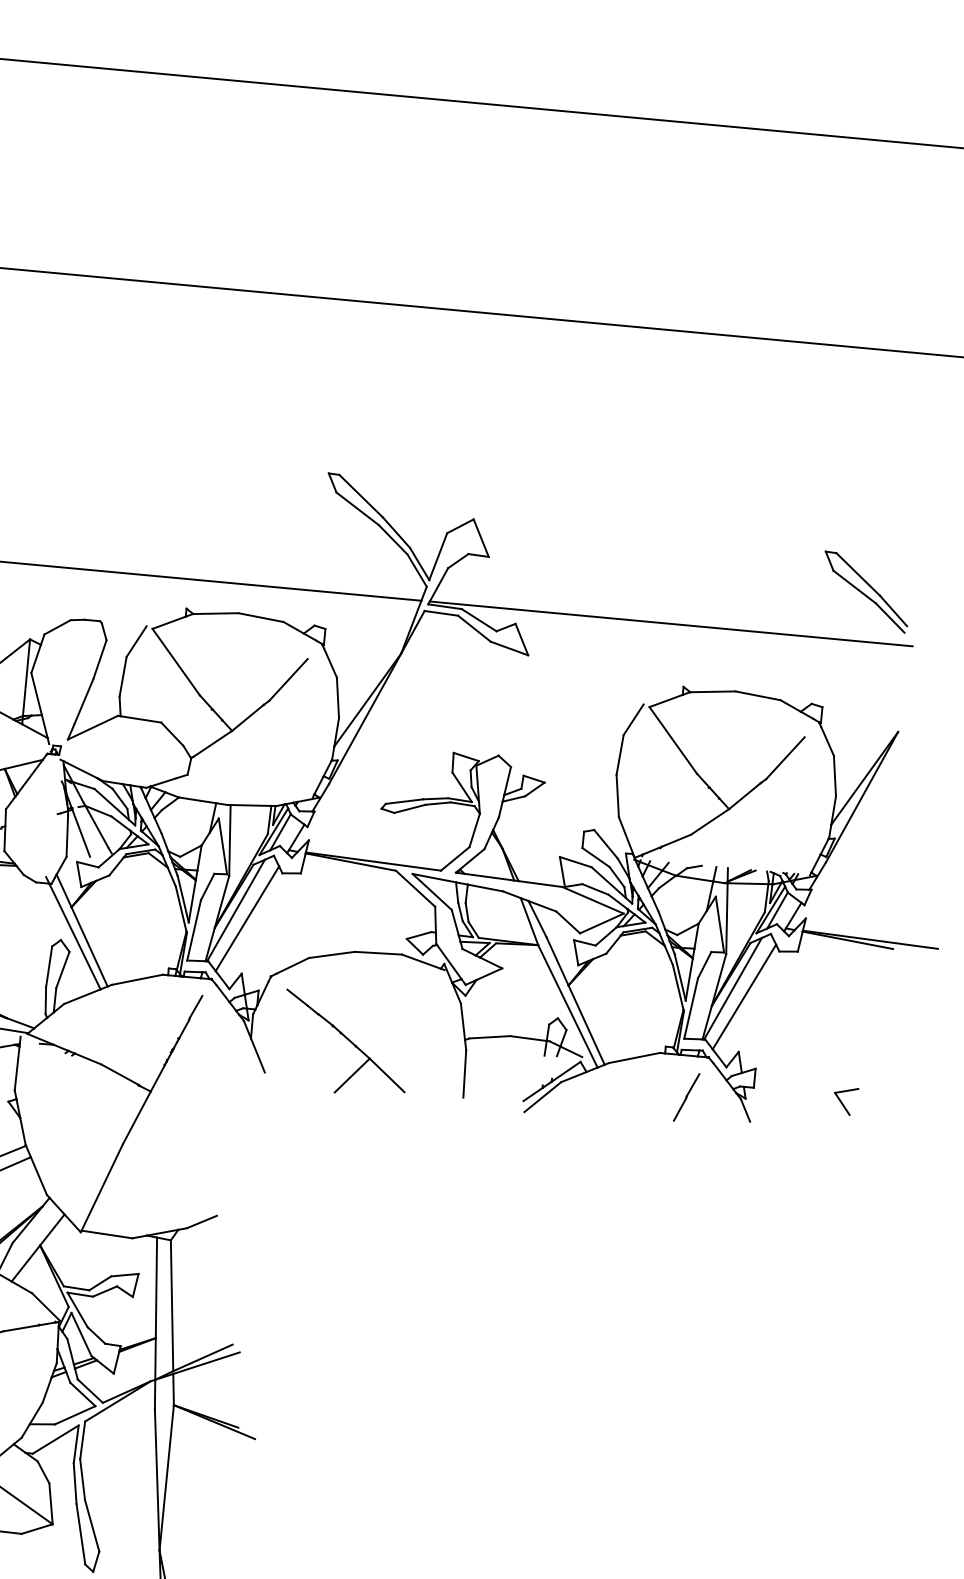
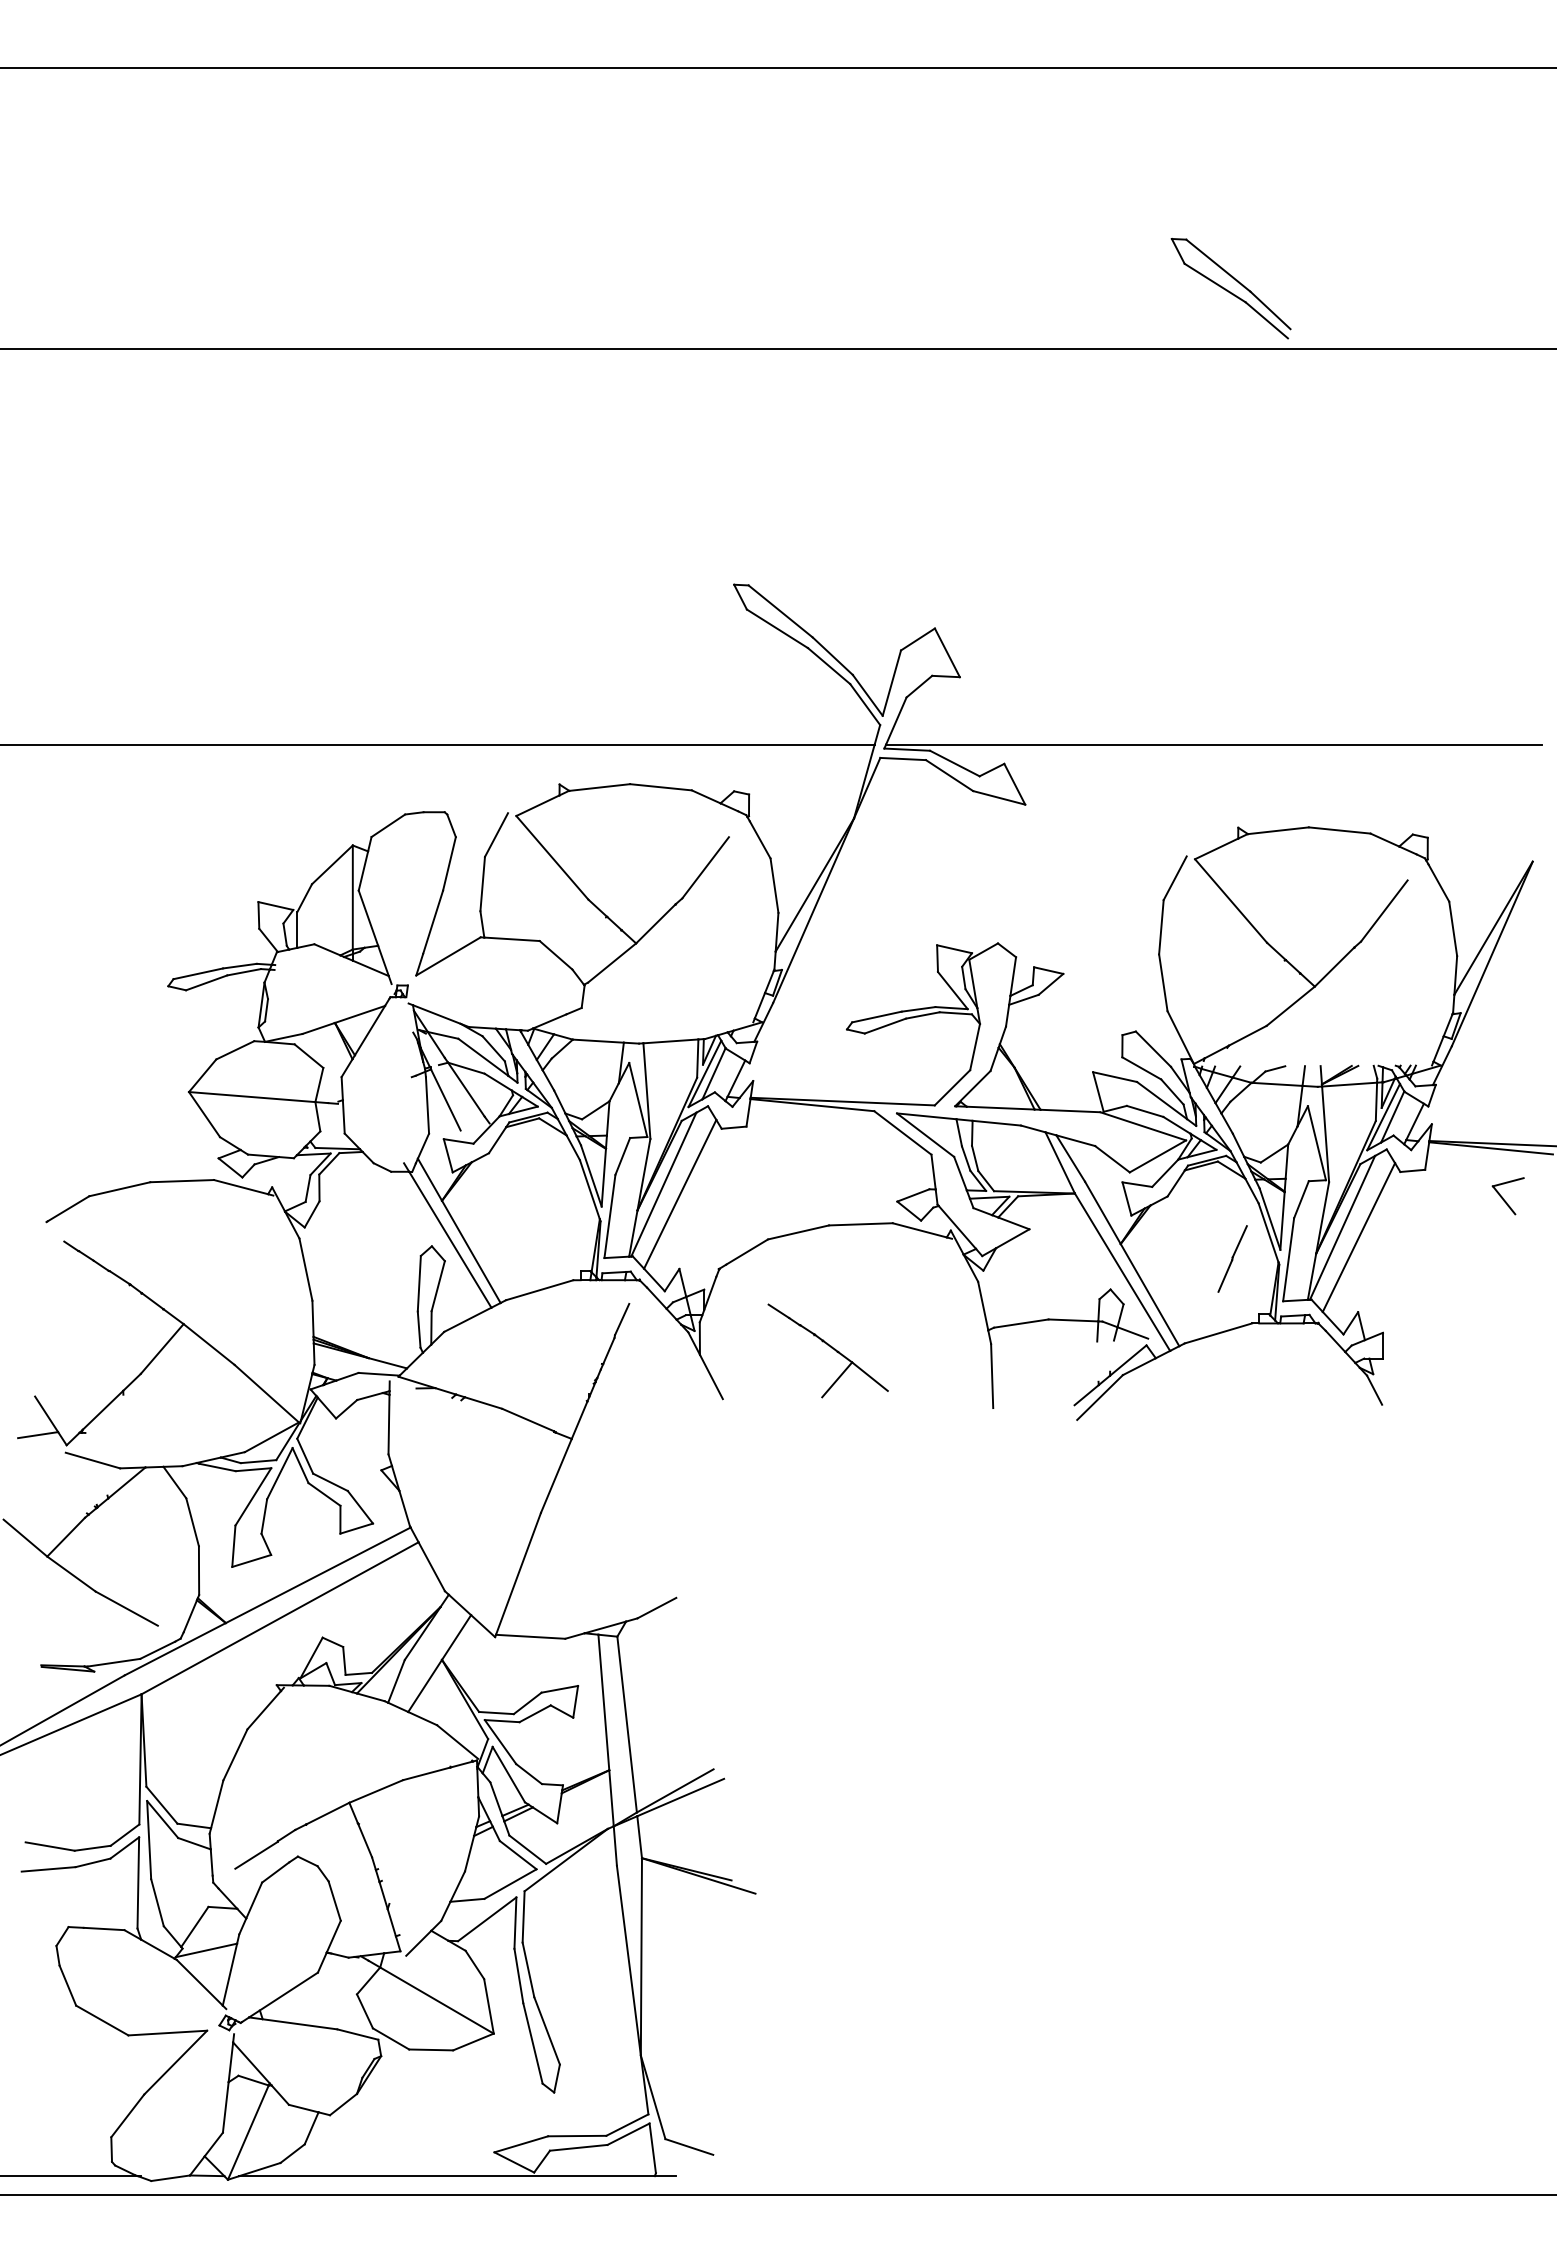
part: (865, 592) -> (1230, 288), moved
part: (345, 1043) -> (828, 1350), size x0.7
line: (686, 1097) -> (1232, 1258), moved
part: (845, 1101) -> (1507, 1196), moved

